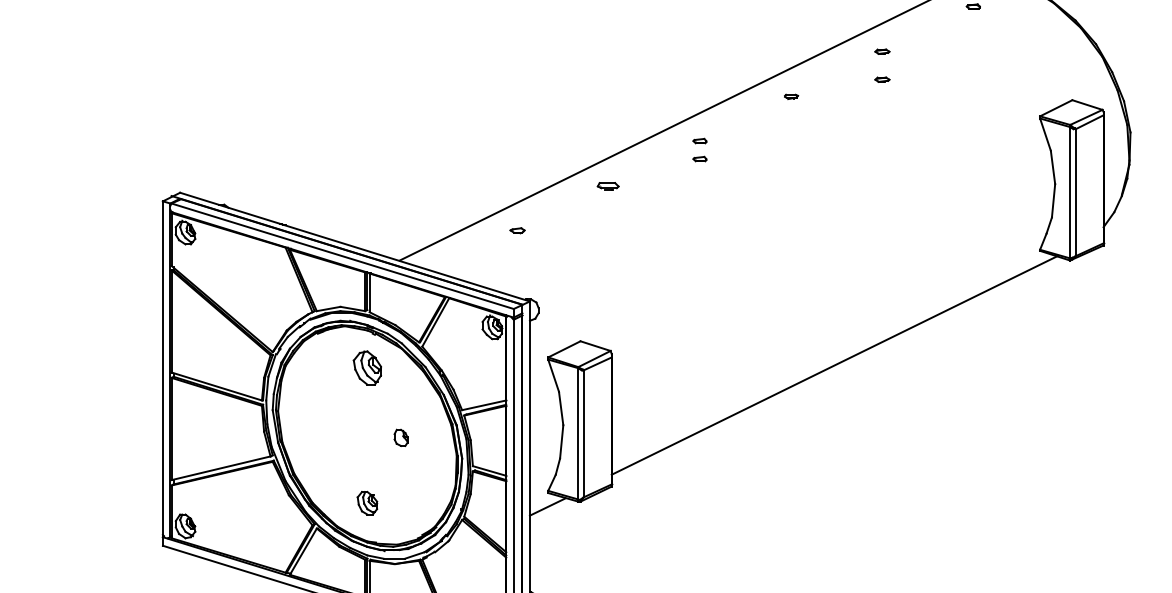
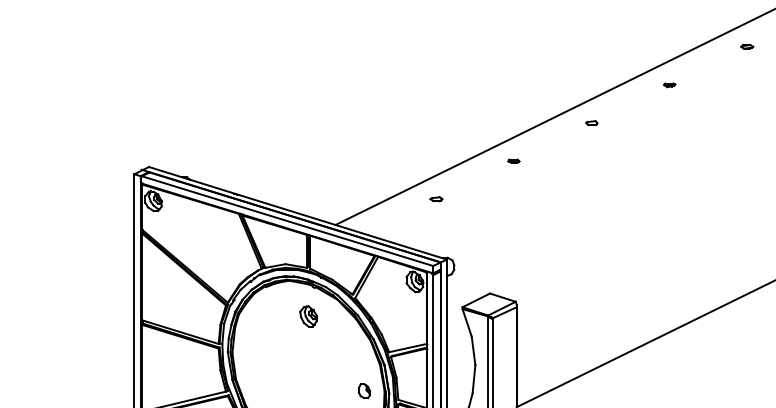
part: (882, 79) -> (747, 70), removed
part: (699, 158) -> (591, 137), removed
part: (608, 185) -> (513, 160), size x0.62
part: (367, 368) -> (308, 316), size x0.71
part: (400, 437) -> (363, 390), moved

